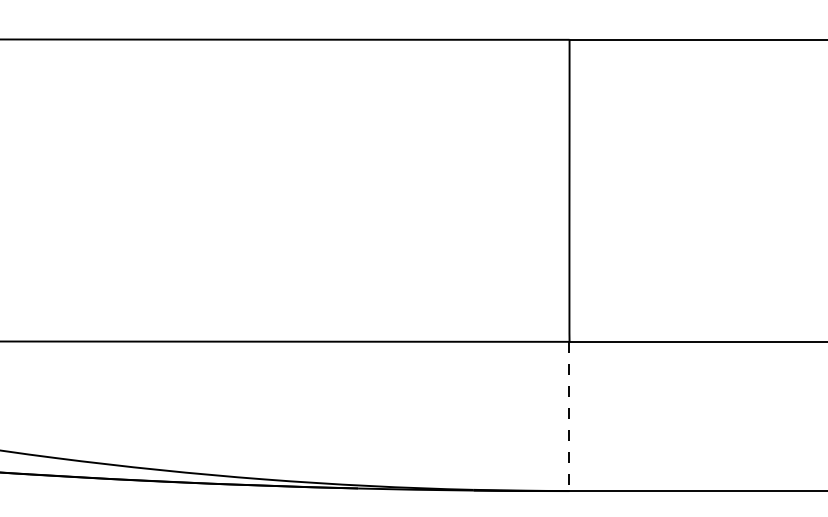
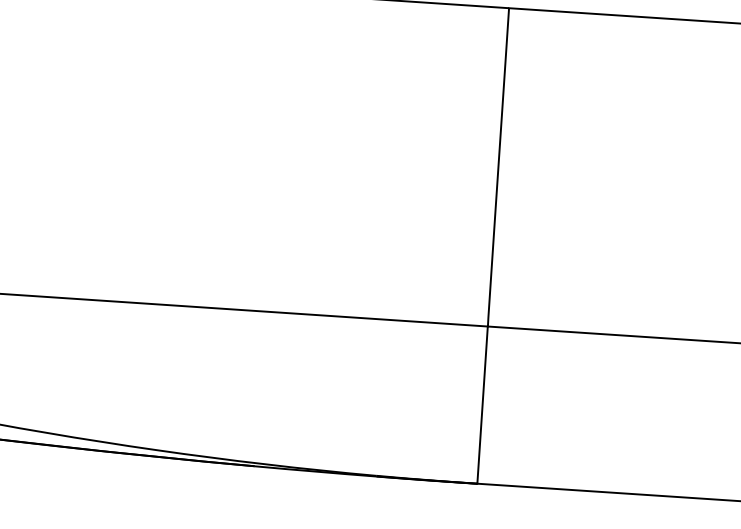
line: (569, 416) -> (482, 405), dashed -> solid

